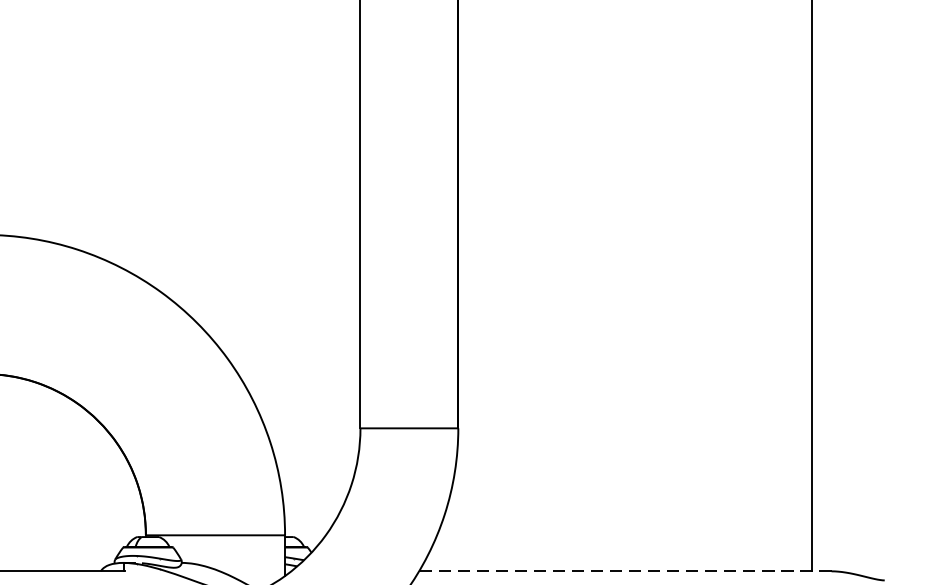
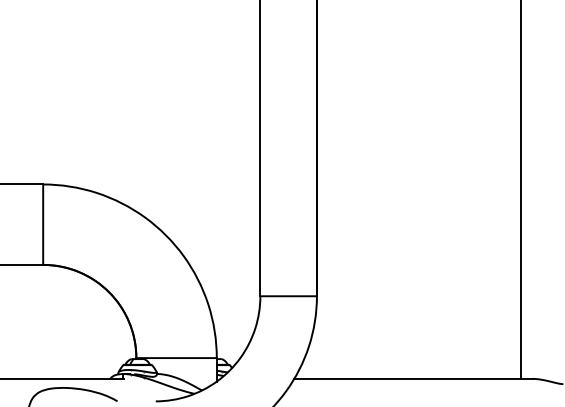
line: (625, 570) -> (413, 378), dashed -> solid

